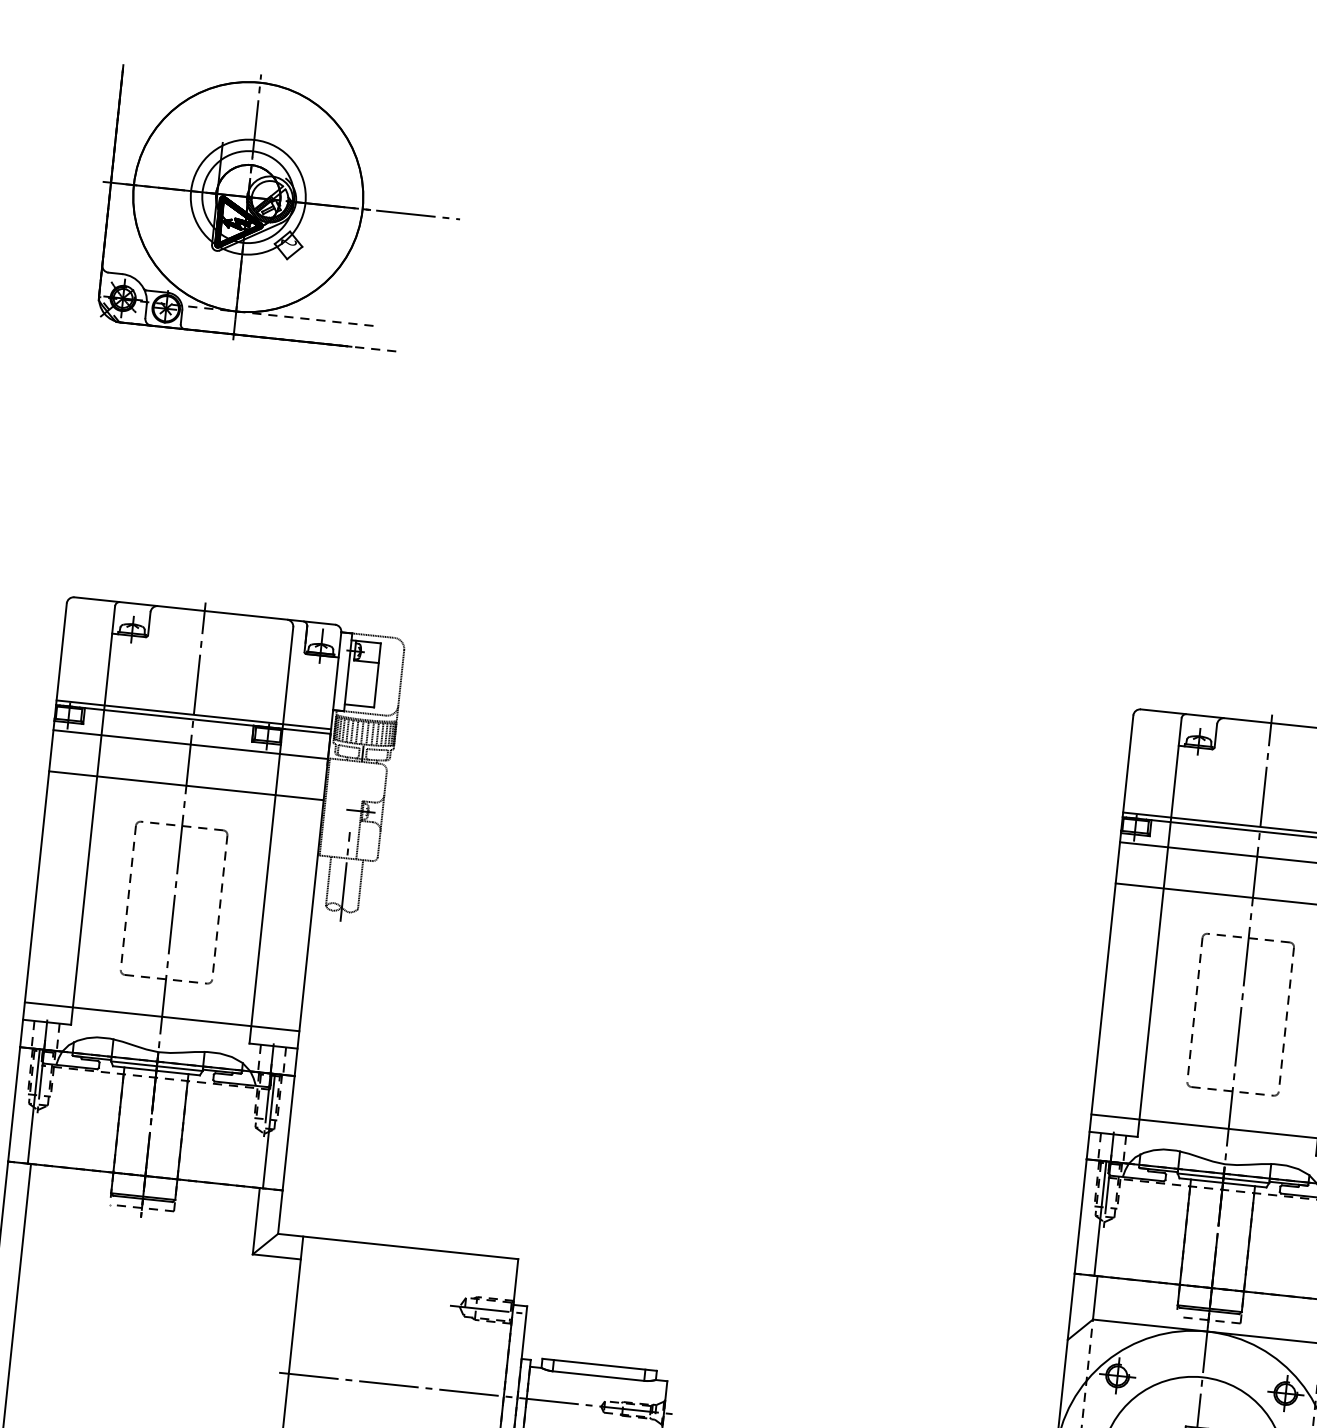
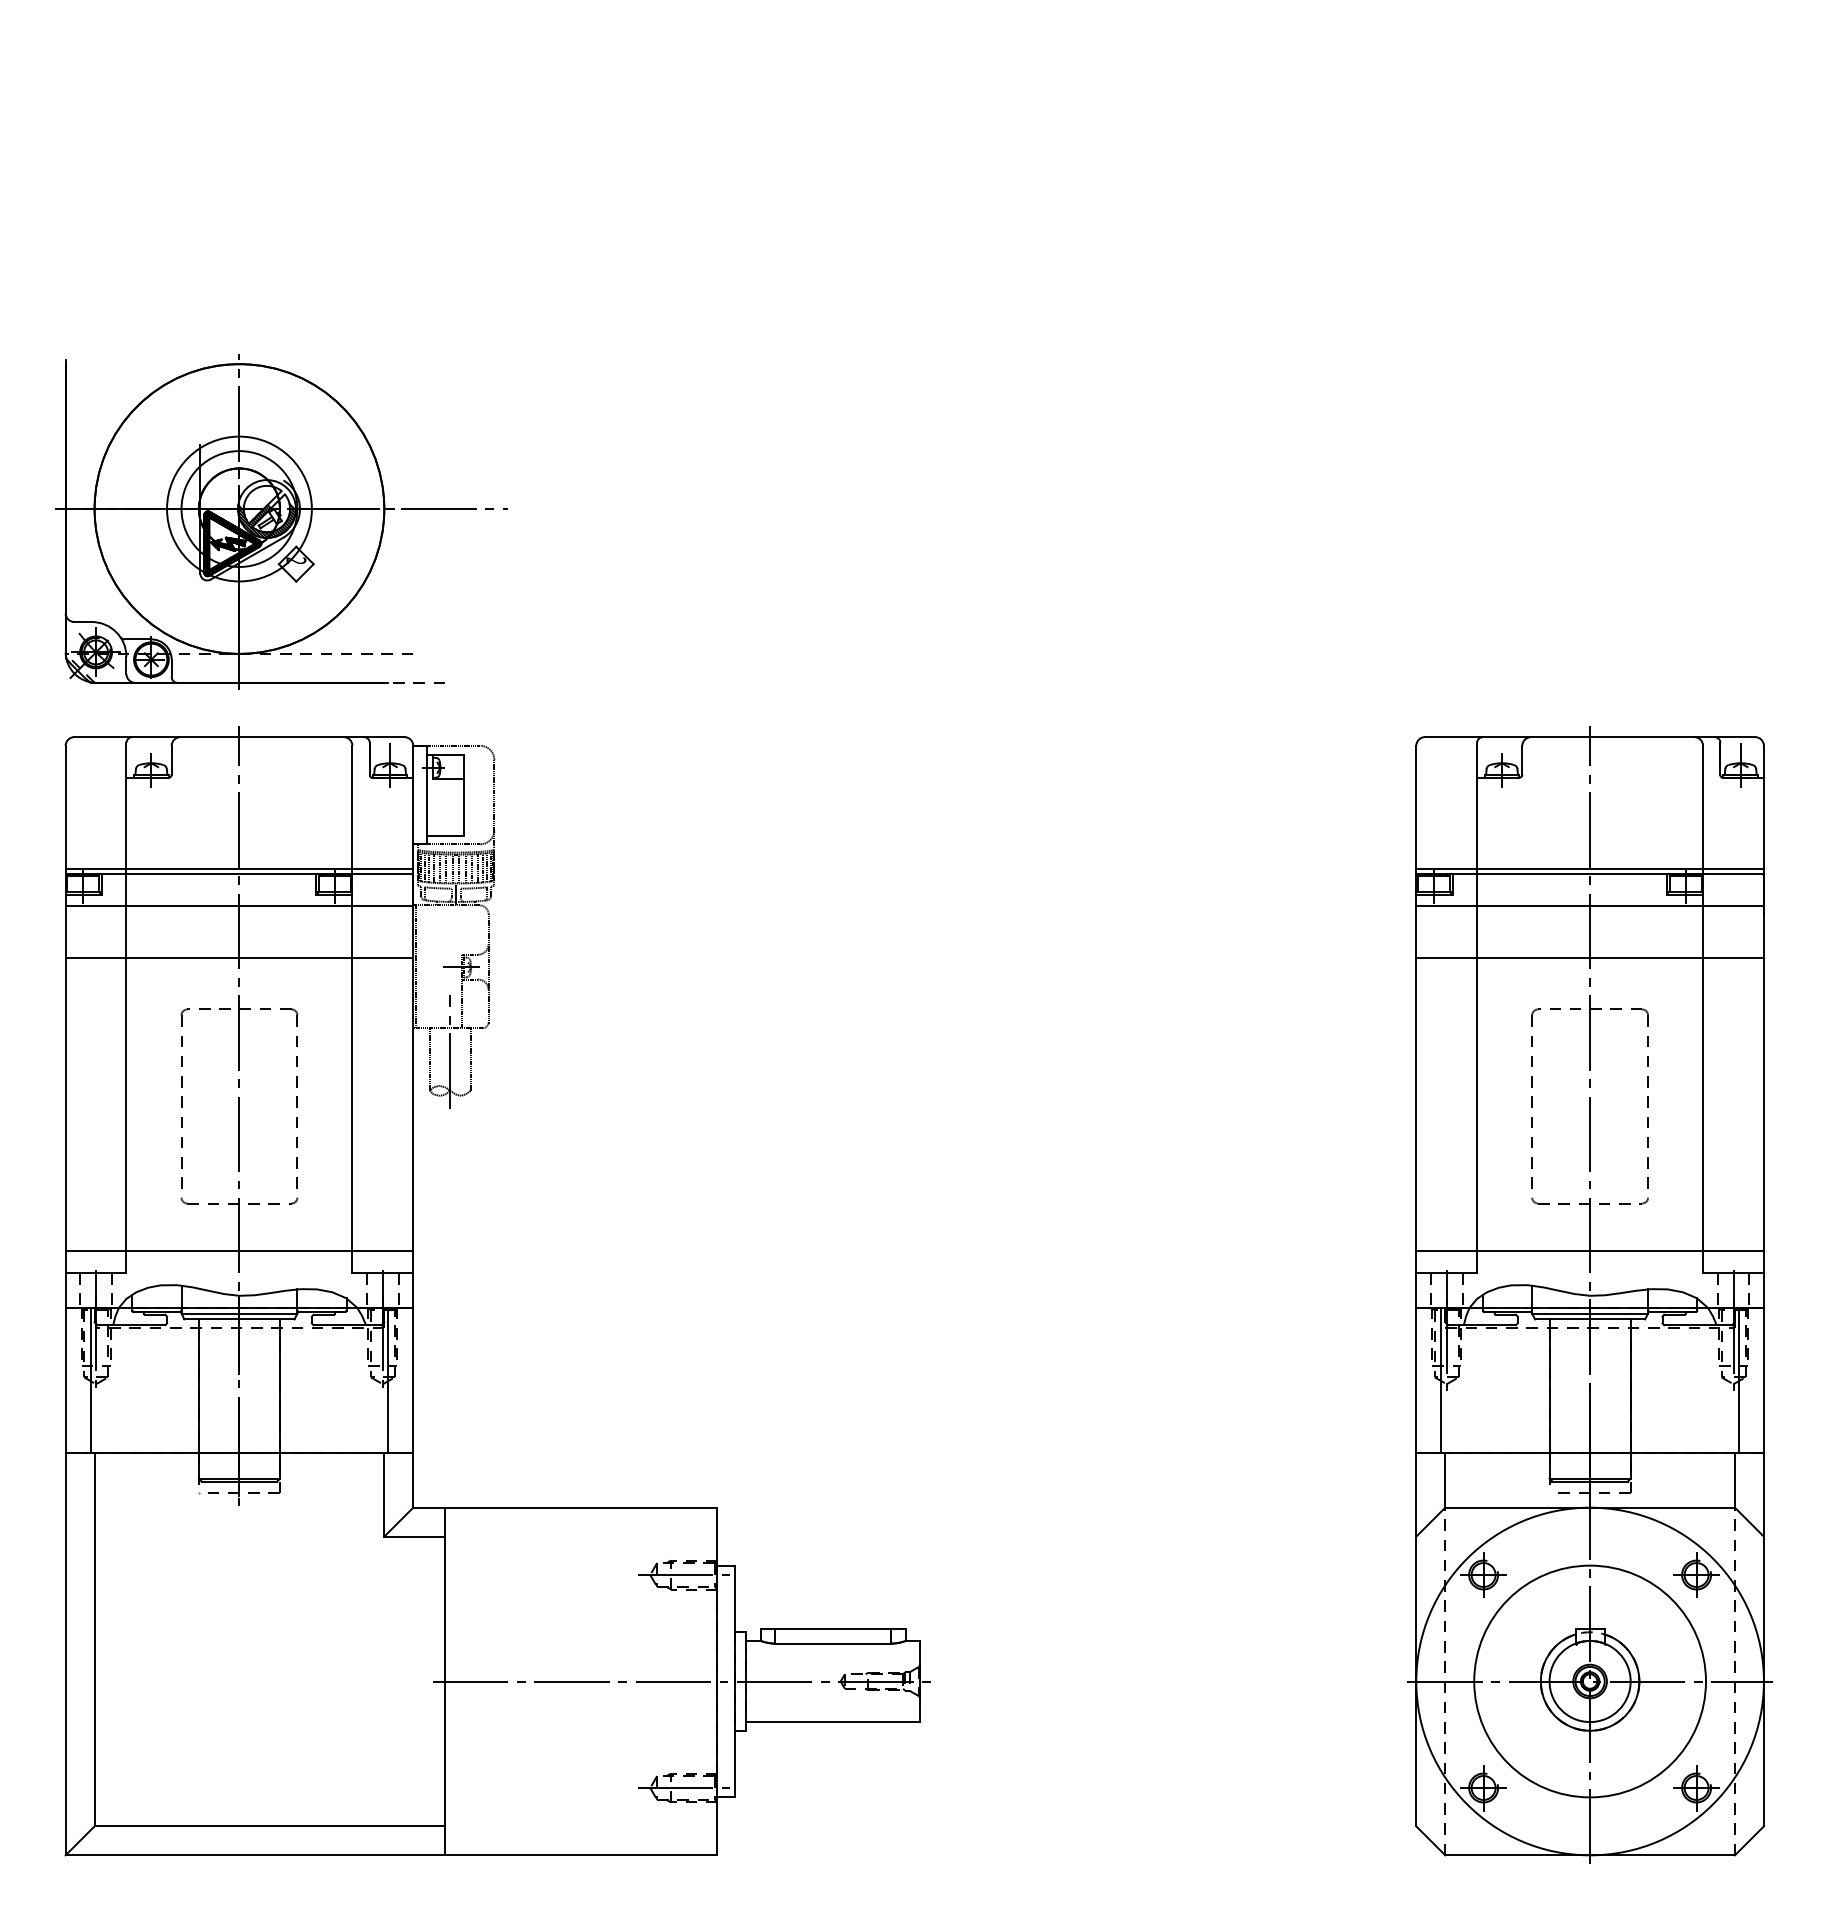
part: (280, 210) -> (281, 521), moved

